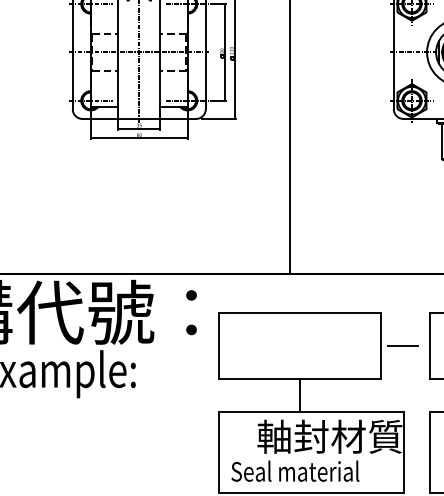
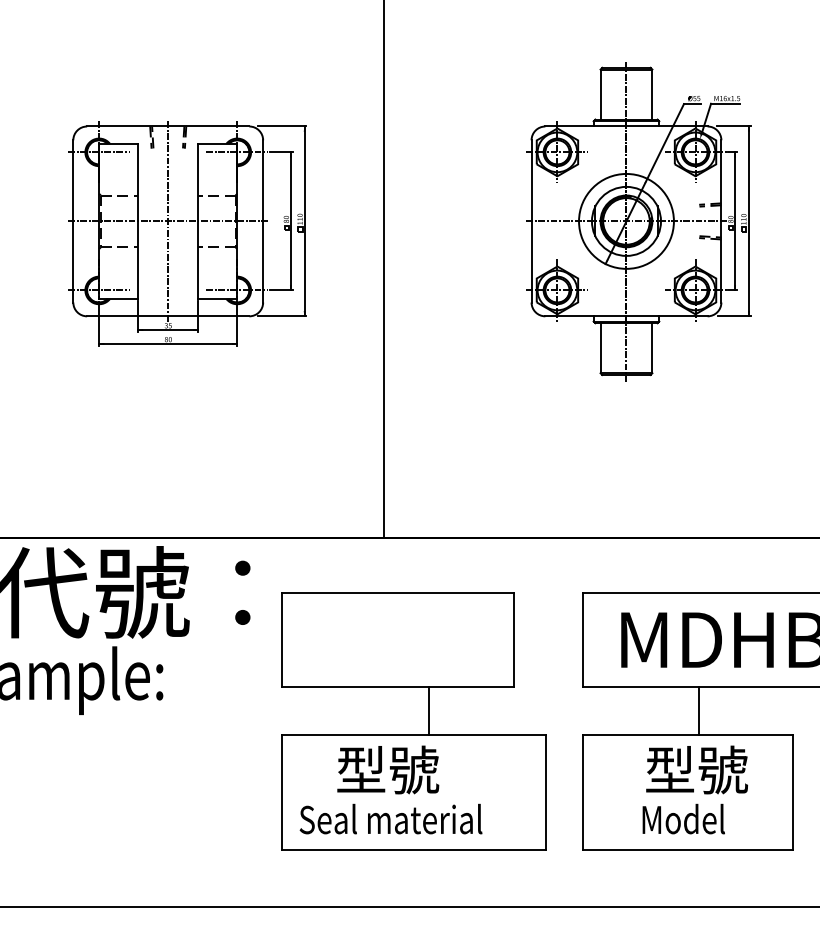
line: (402, 346) -> (544, 640), removed
line: (299, 395) -> (428, 710), moved
text: (329, 436) -> (439, 769), 軸封材質 -> 型號

